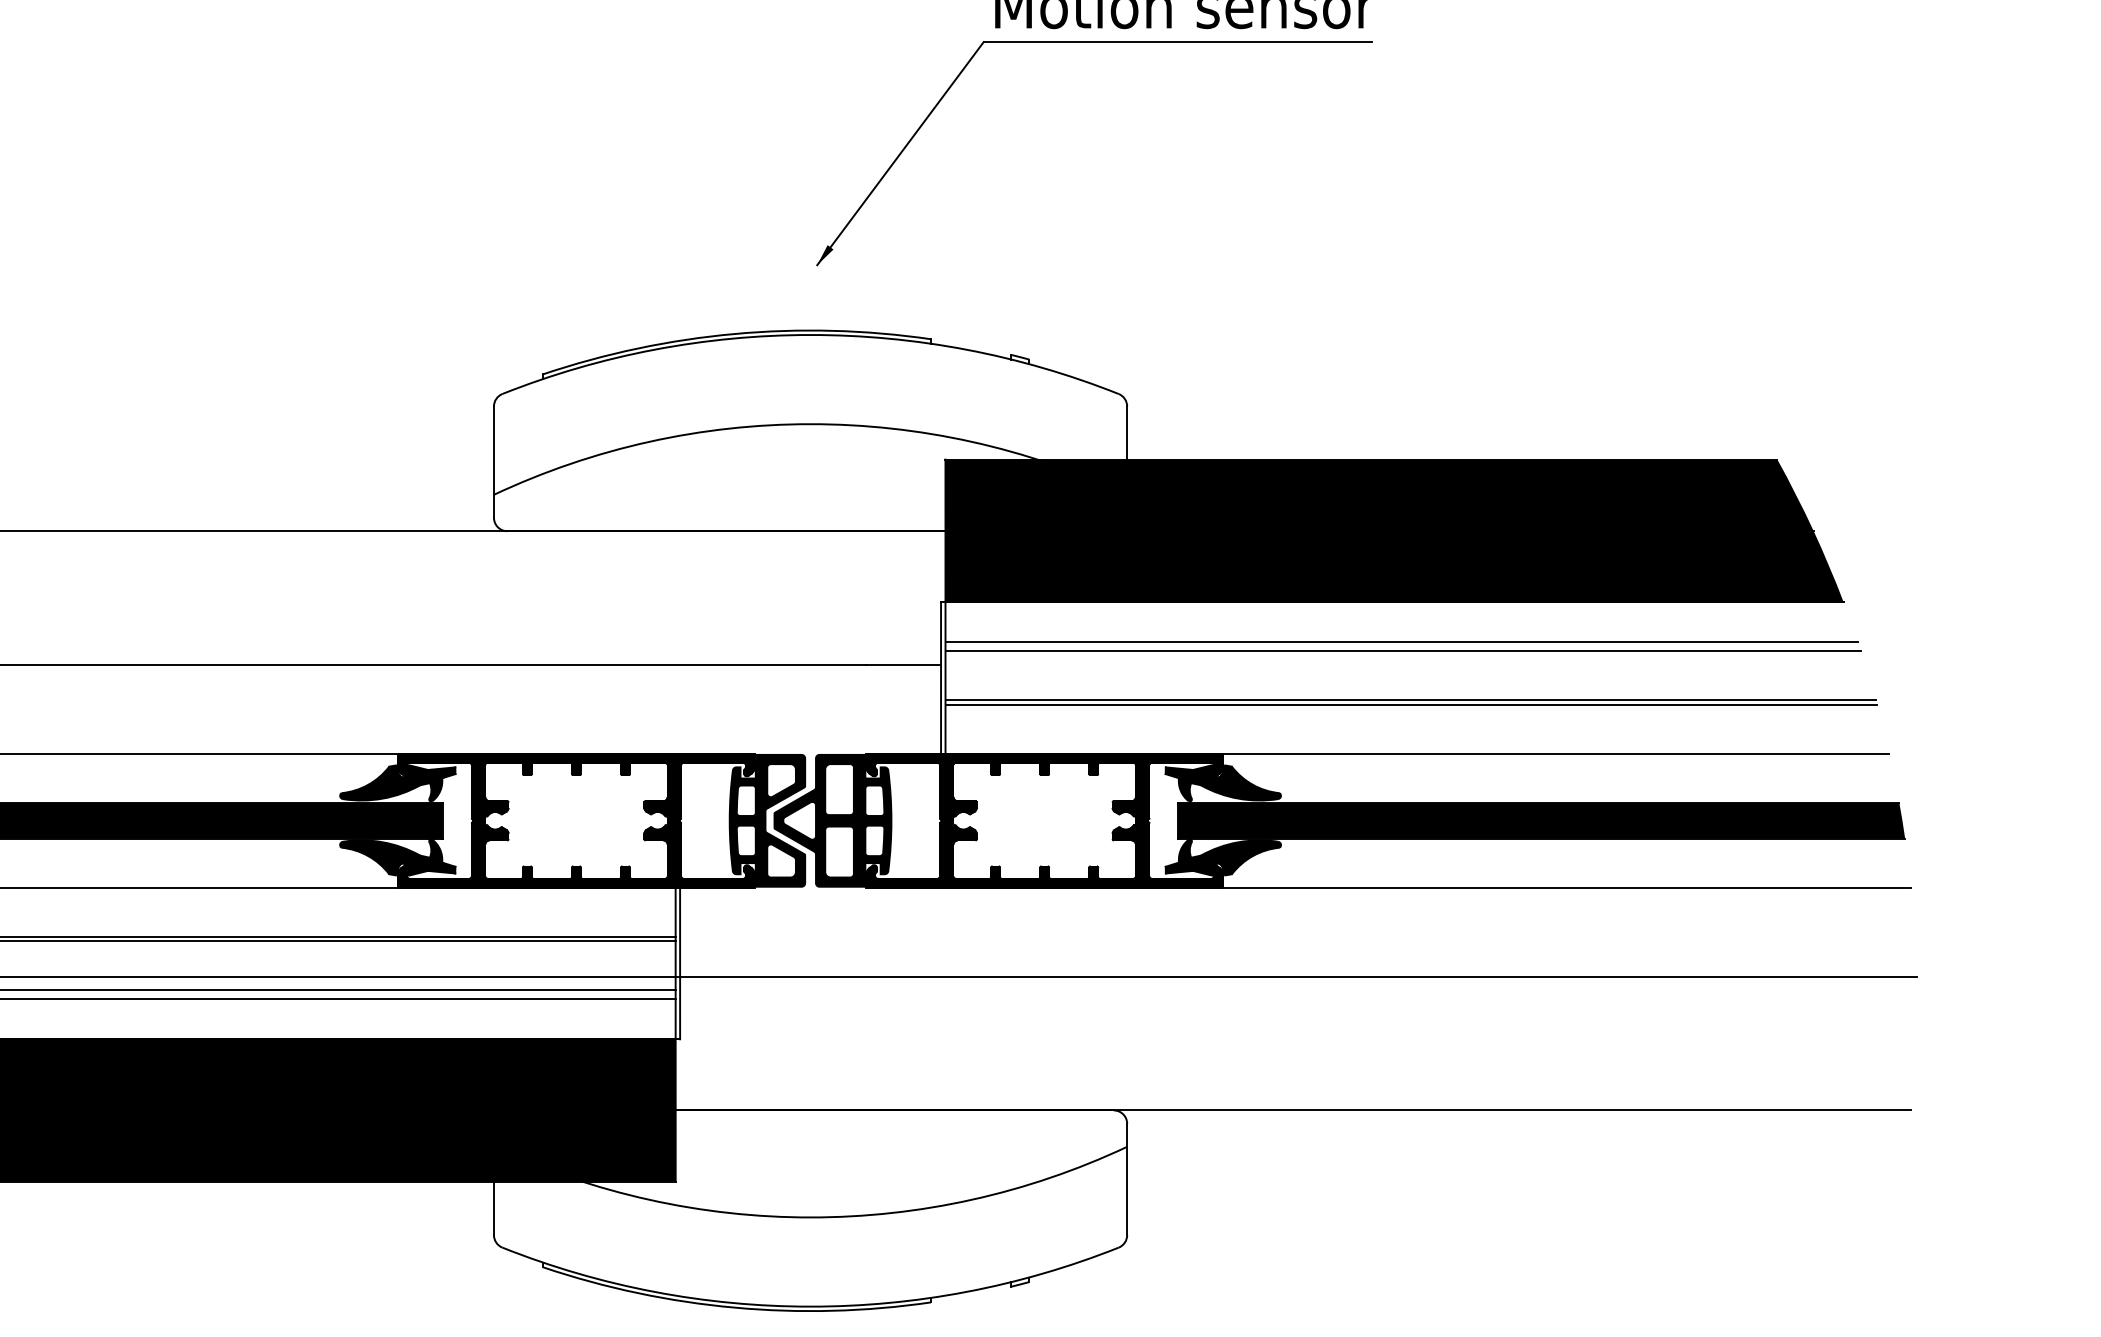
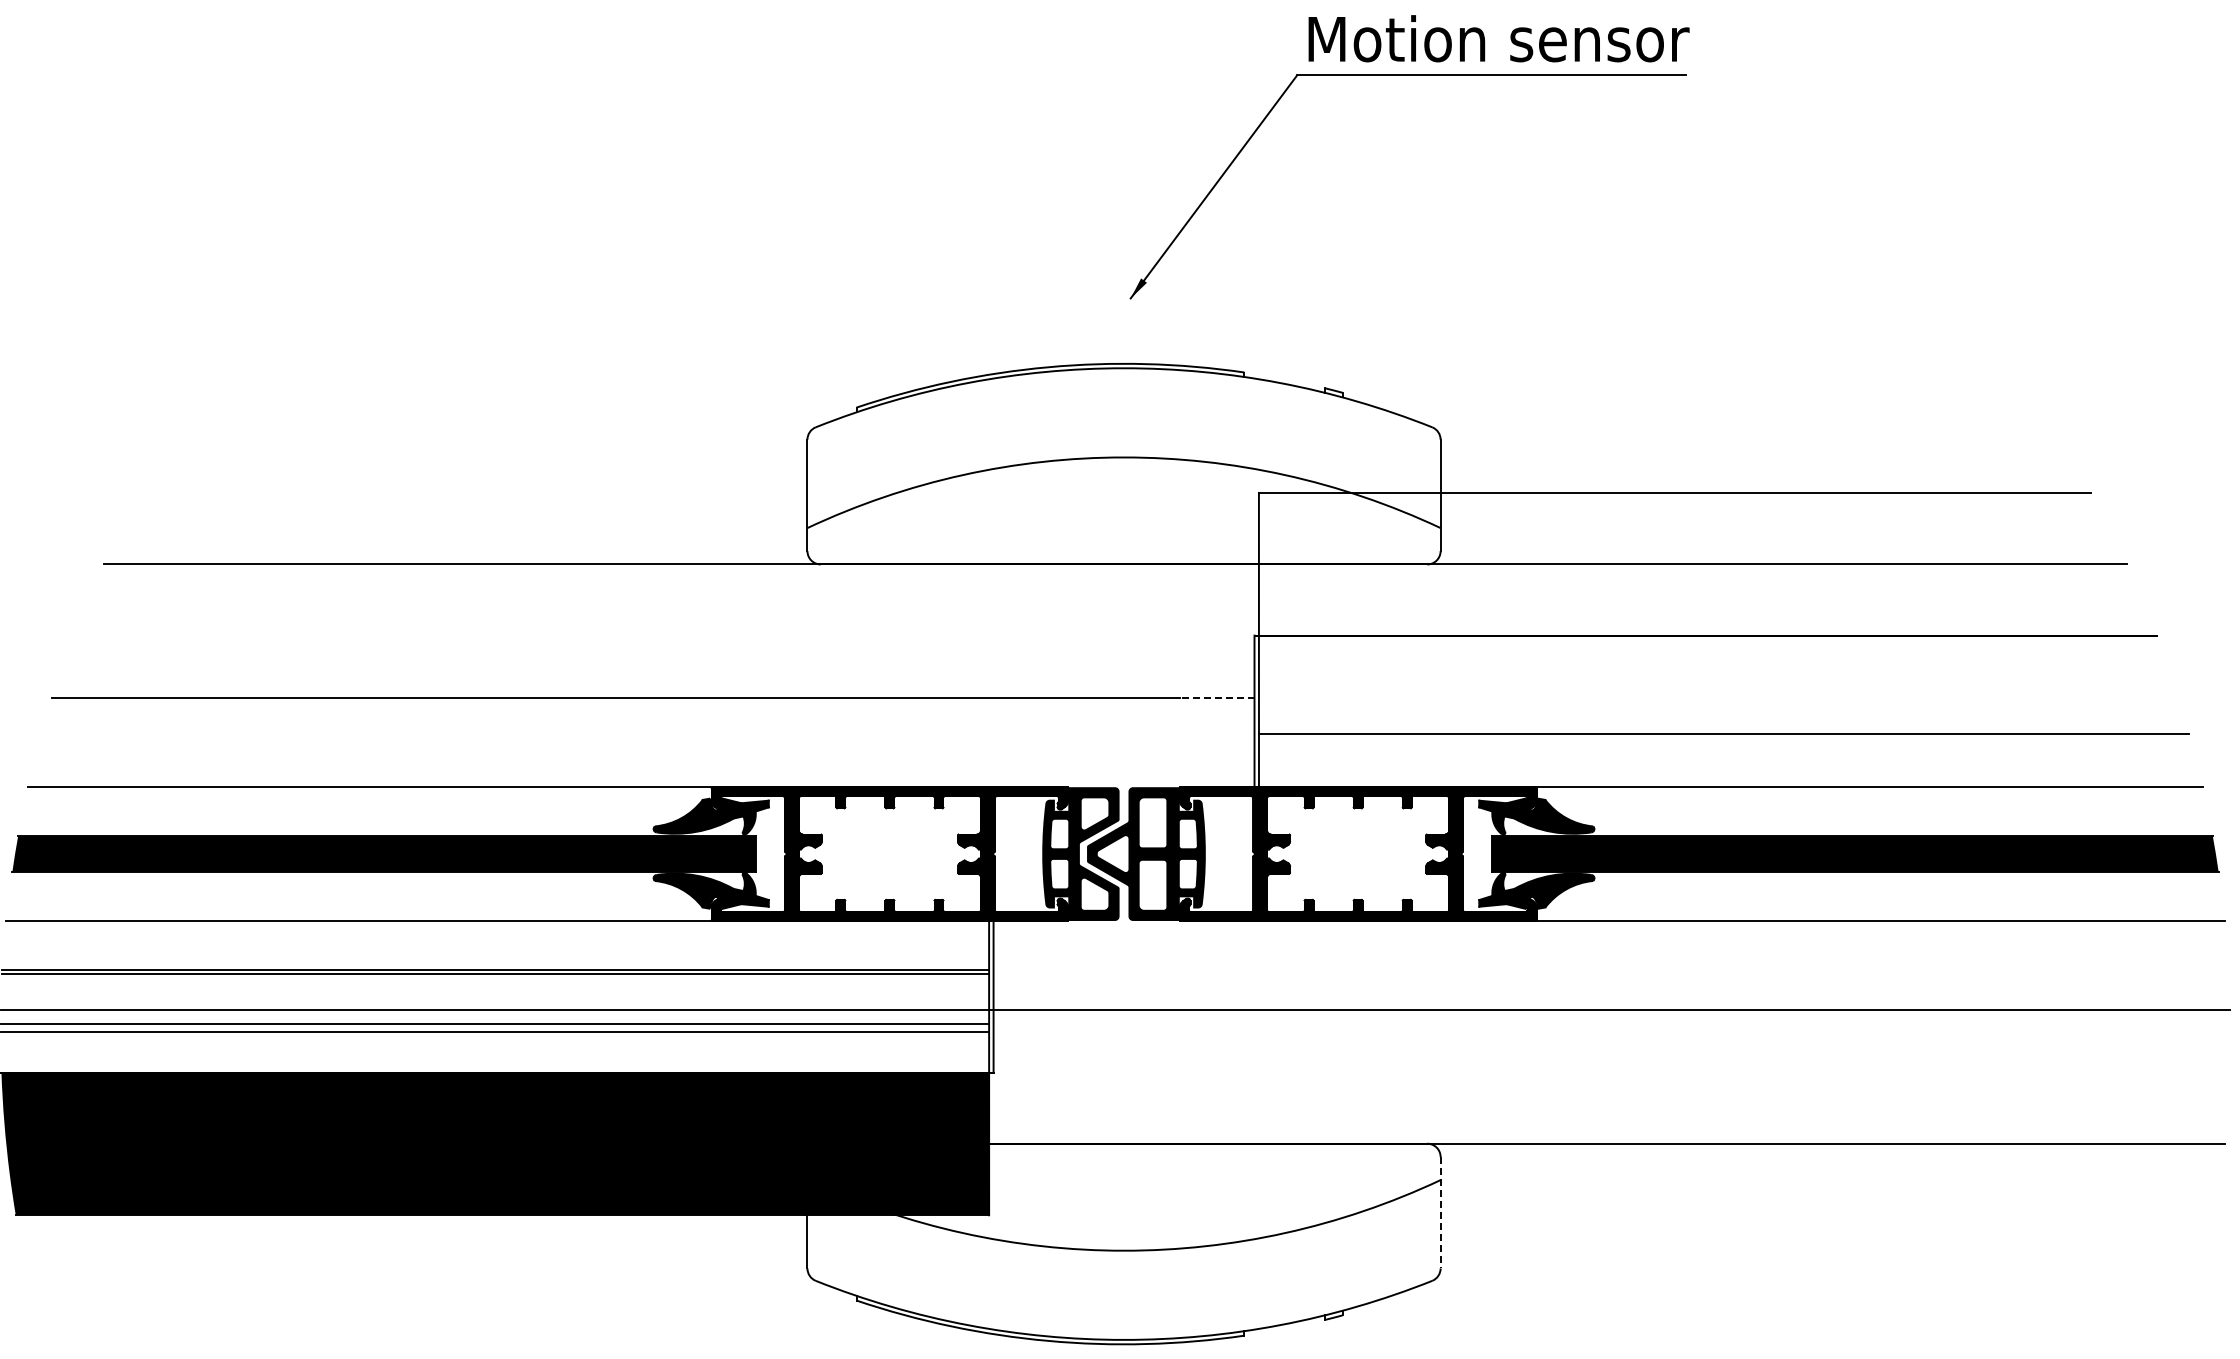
fill: (1394, 530) -> (1707, 563), removed
line: (1401, 642) -> (1714, 675), removed
line: (1403, 651) -> (1716, 684), removed
line: (903, 665) -> (1216, 698), solid -> dashed
line: (1411, 705) -> (1724, 738), removed
line: (1127, 1179) -> (1440, 1212), solid -> dashed

